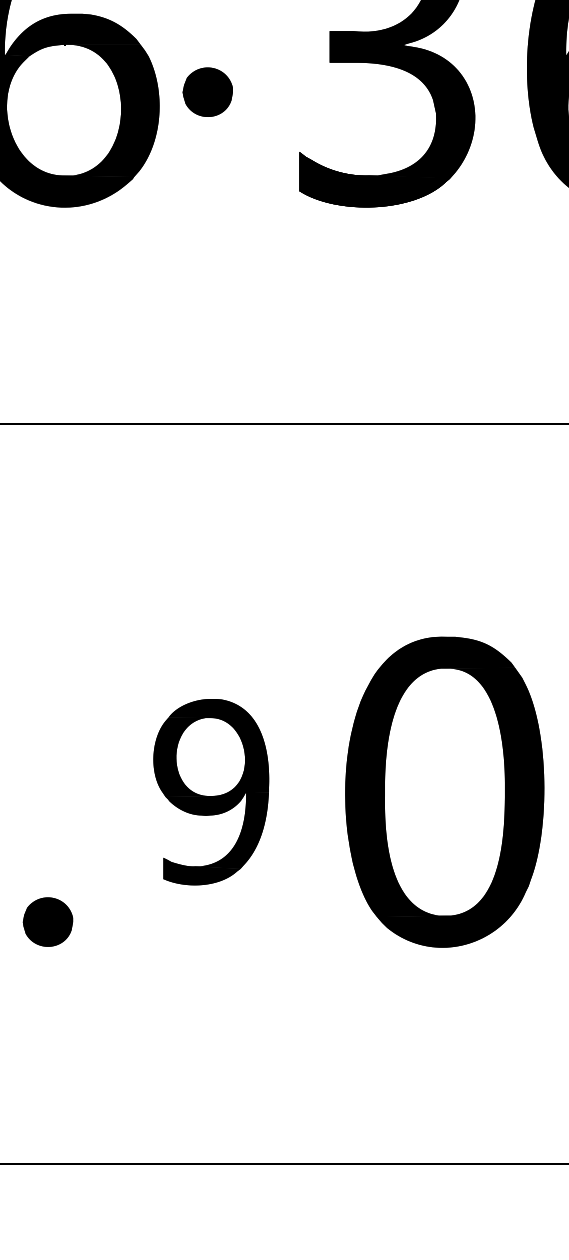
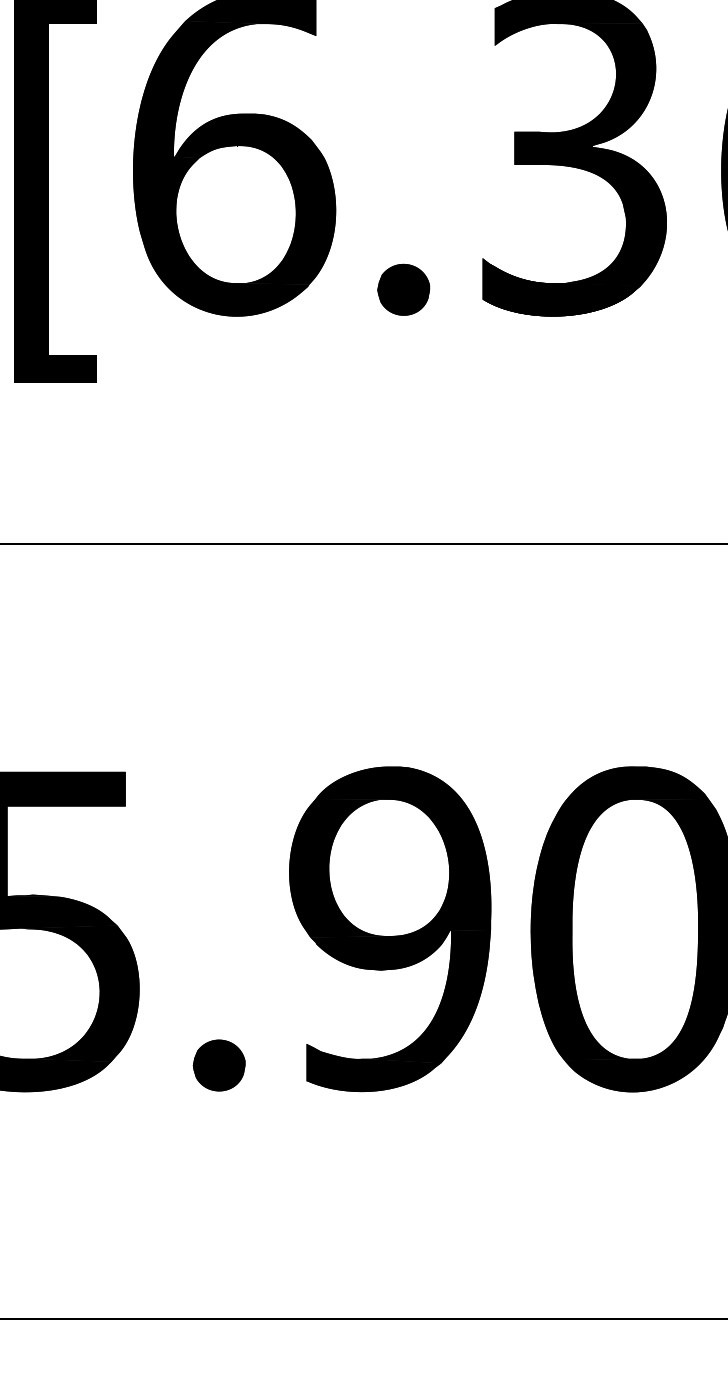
part: (207, 91) -> (403, 289), moved
part: (211, 792) -> (390, 929), size x1.67

